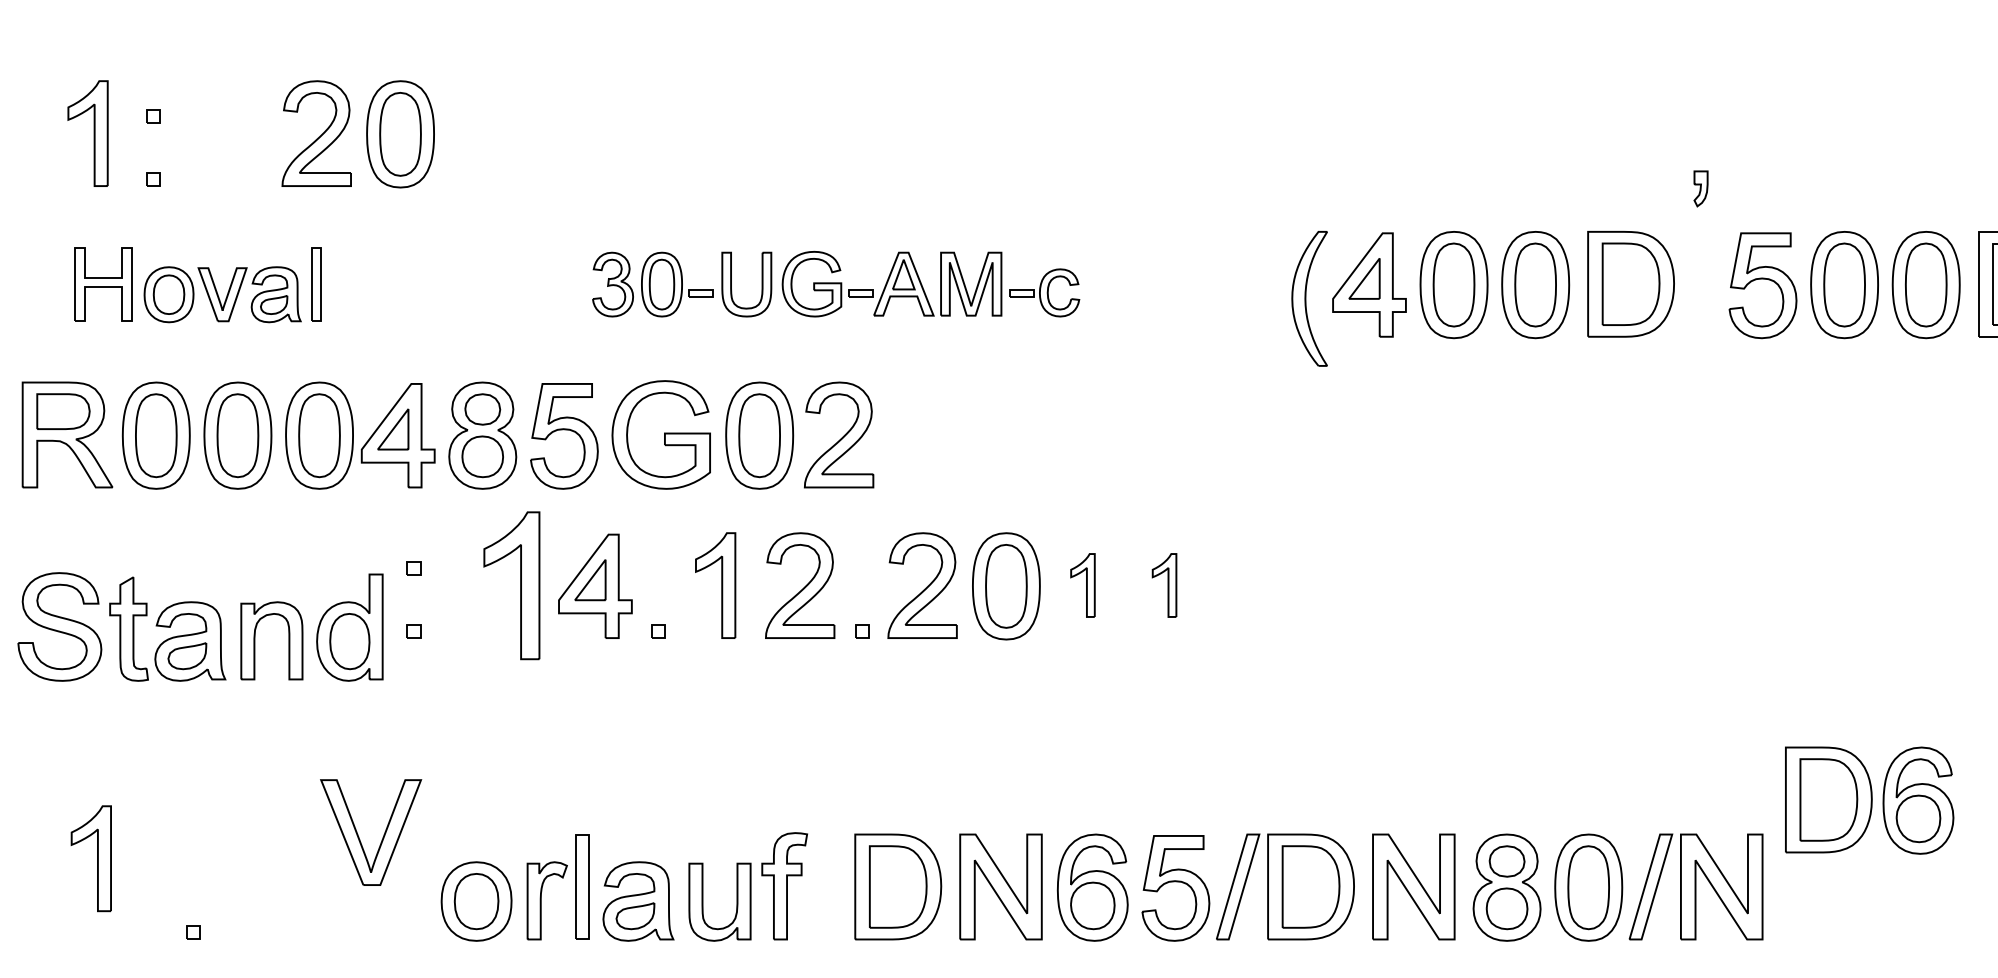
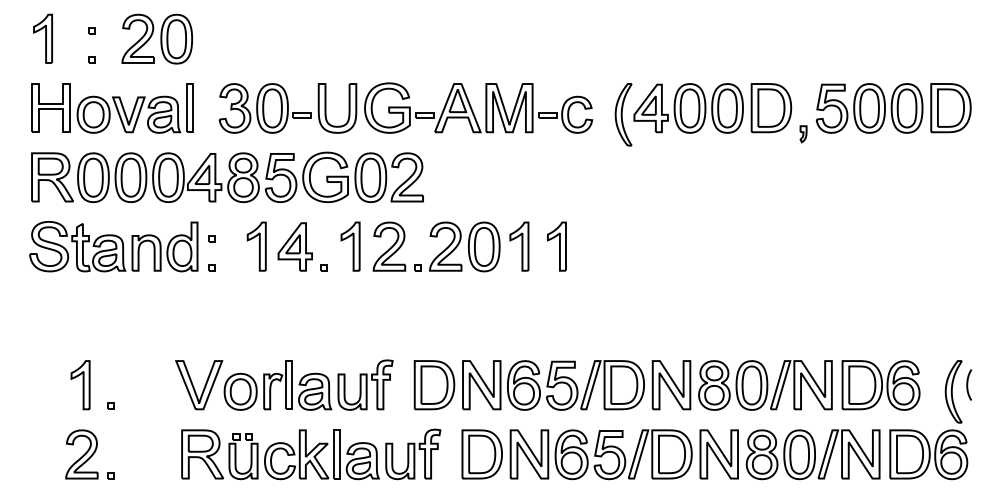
part: (86, 132) -> (42, 38), moved
part: (356, 132) -> (156, 38), moved
part: (1700, 189) -> (803, 134), moved
part: (835, 282) -> (405, 107), size x1.67
part: (197, 285) -> (112, 108), size x1.43
part: (510, 585) -> (256, 246), size x0.71
part: (1083, 585) -> (519, 246), size x1.67
part: (1163, 585) -> (556, 246), size x1.67
part: (199, 626) -> (113, 246), moved
part: (1868, 800) -> (880, 385), moved
part: (371, 833) -> (199, 385), moved
part: (91, 859) -> (80, 385), moved

